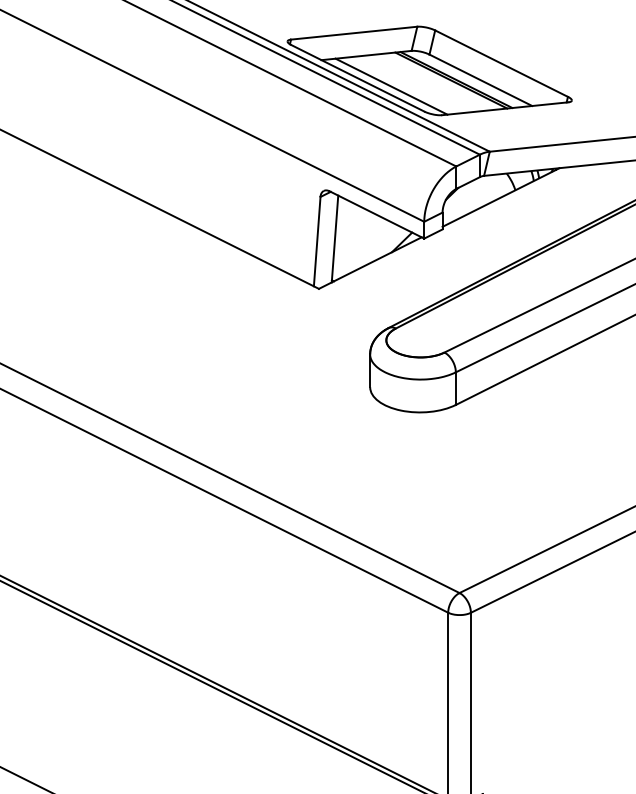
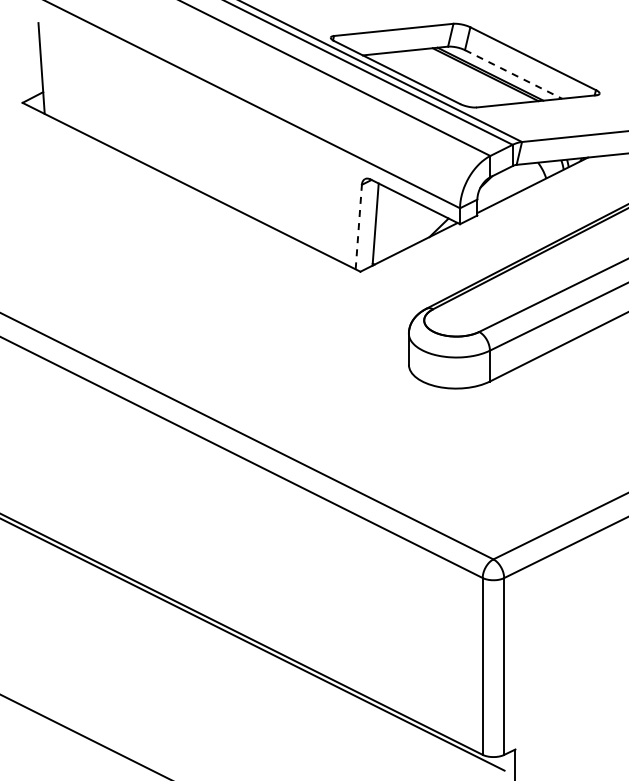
line: (481, 80) -> (514, 74), solid -> dashed
line: (391, 86) -> (429, 80), removed
line: (316, 241) -> (358, 226), solid -> dashed

